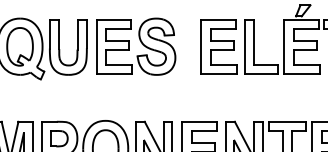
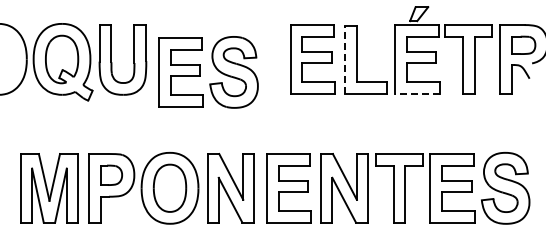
part: (140, 42) -> (214, 67), moved
line: (244, 46) -> (345, 59), solid -> dashed
line: (301, 73) -> (416, 93), solid -> dashed

